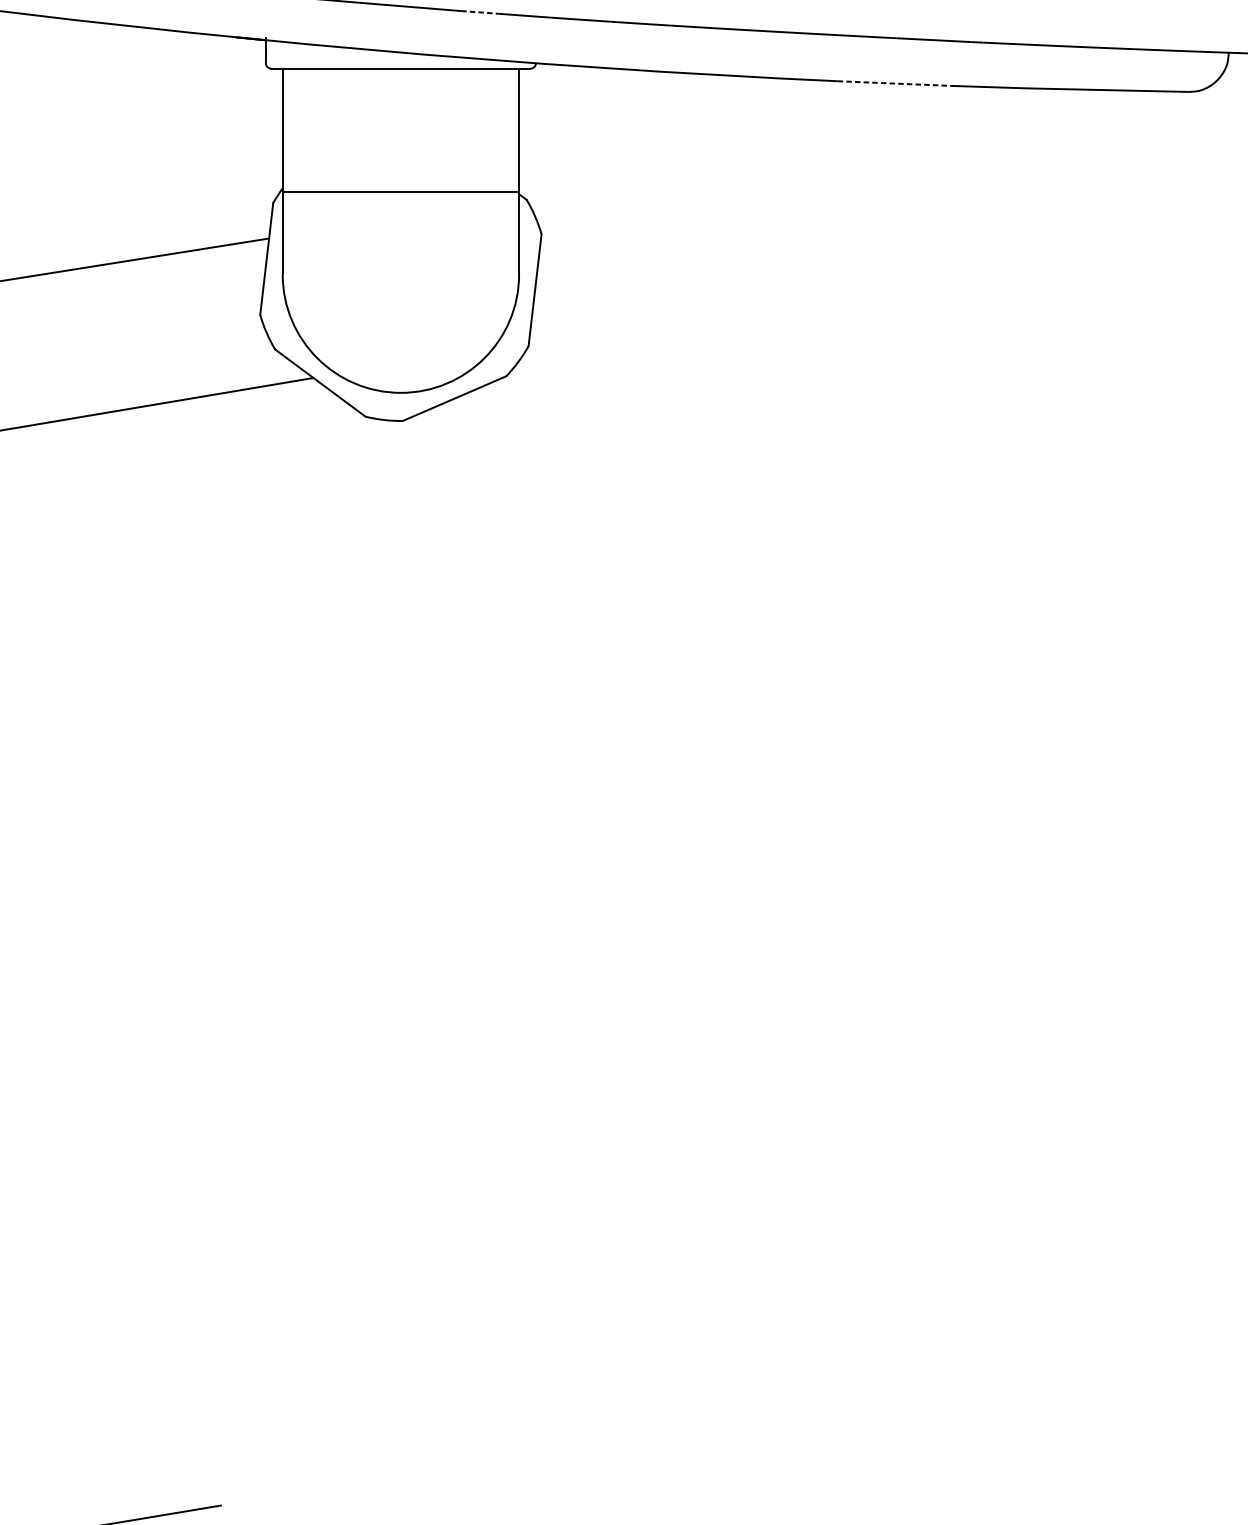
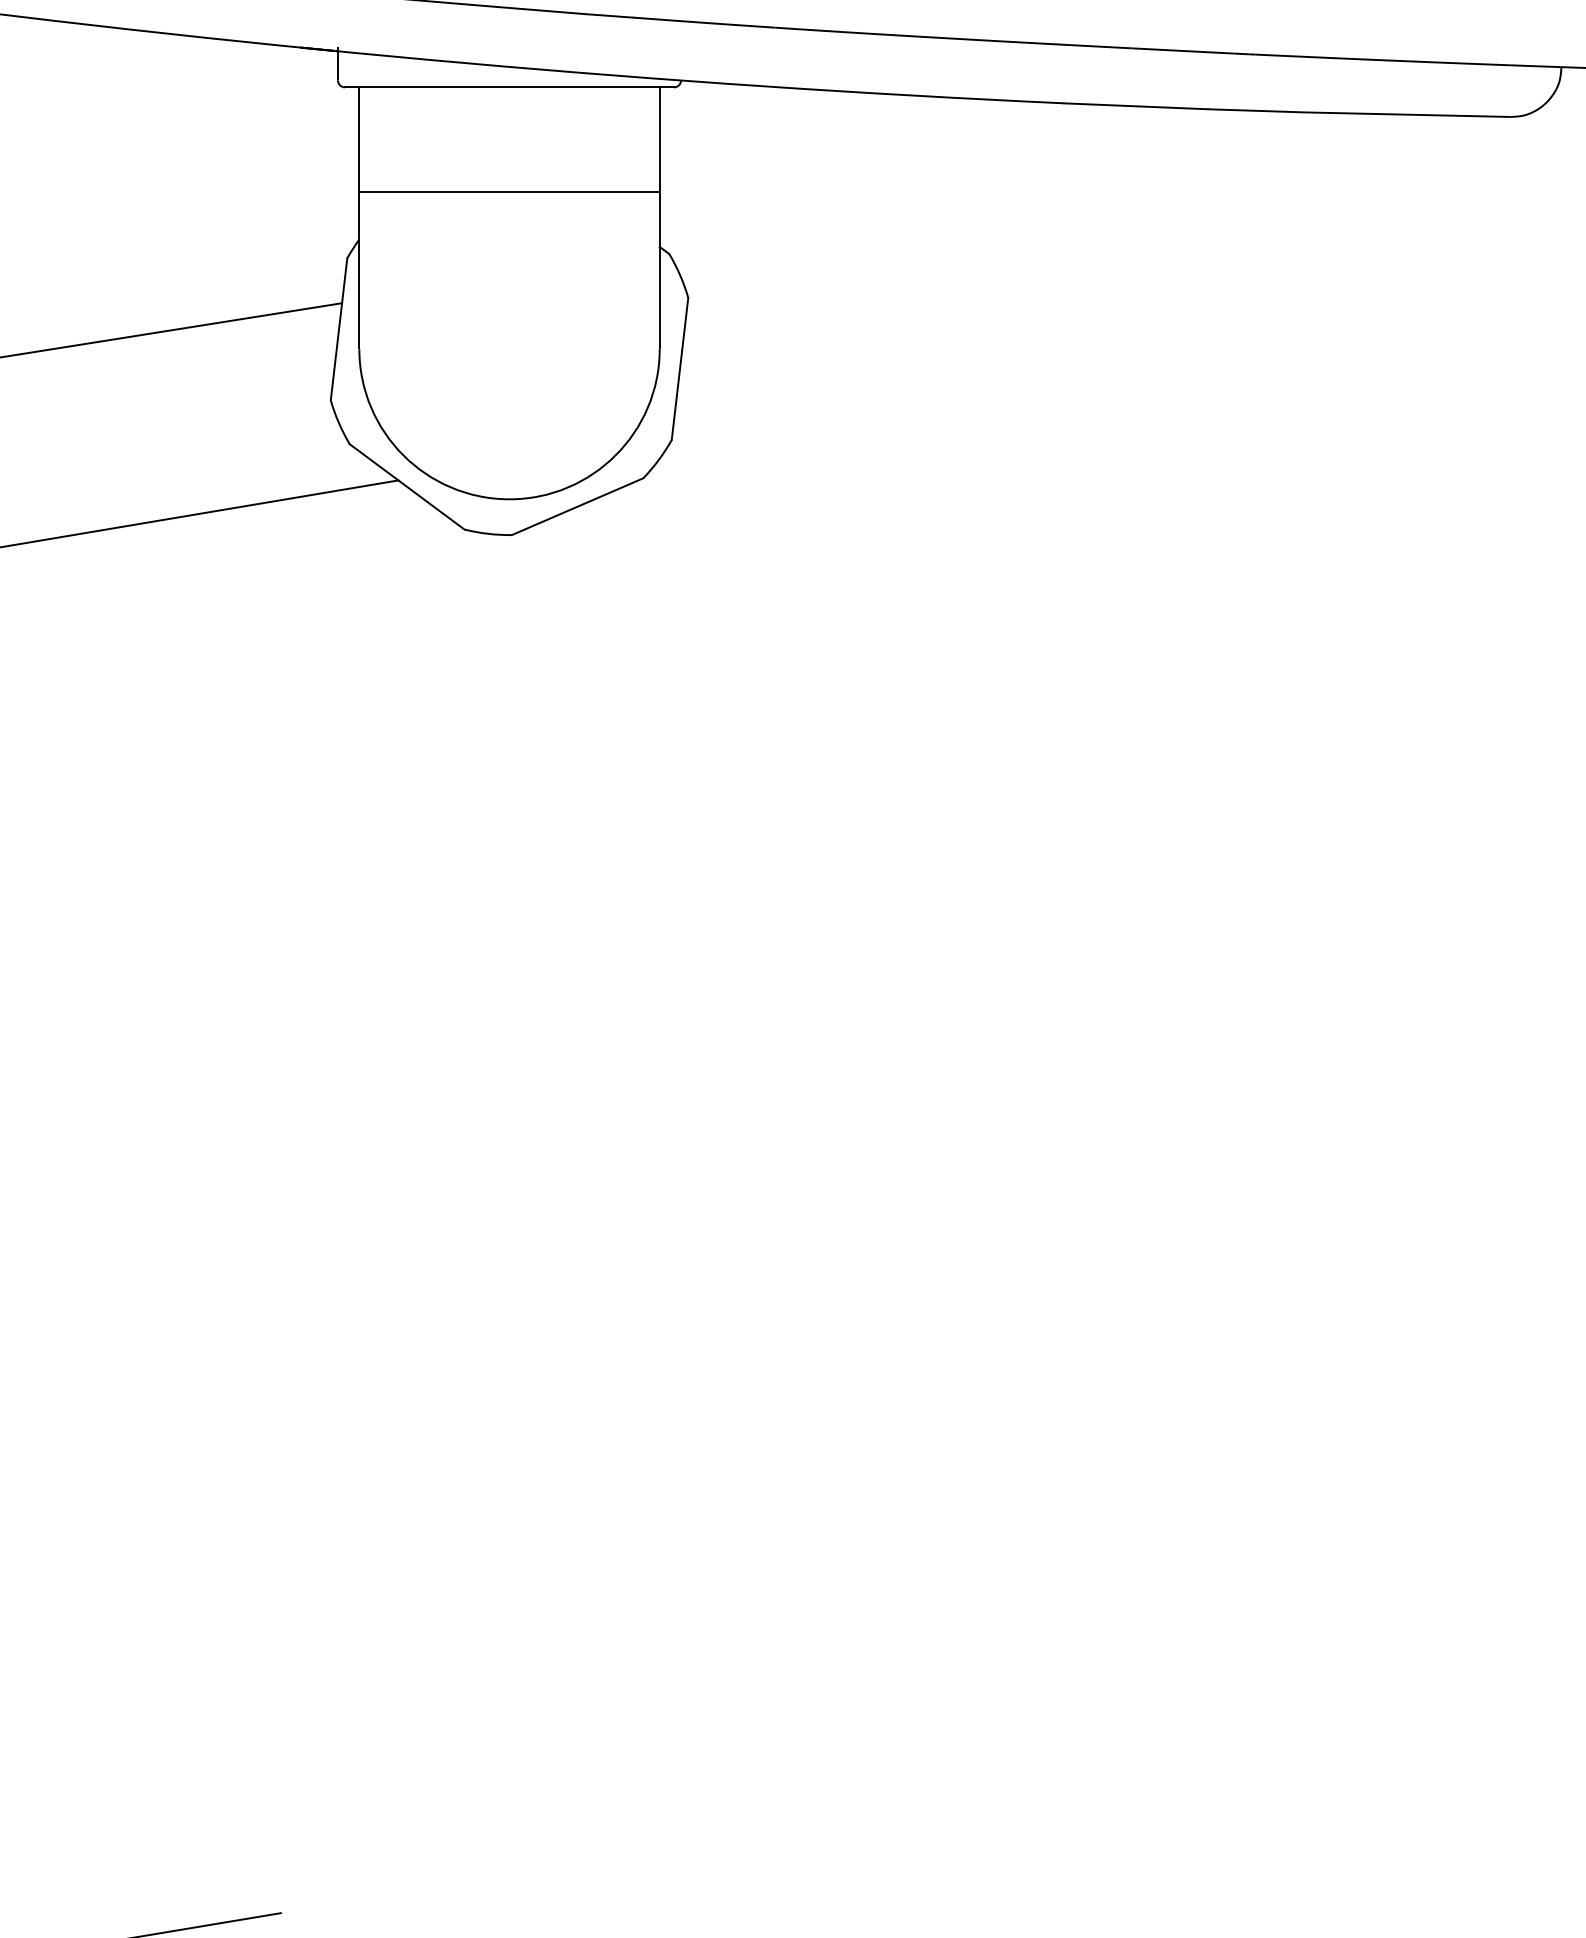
line: (479, 12) -> (609, 15), dashed -> solid
line: (894, 83) -> (1136, 106), dashed -> solid
line: (400, 191) -> (509, 191), moved

